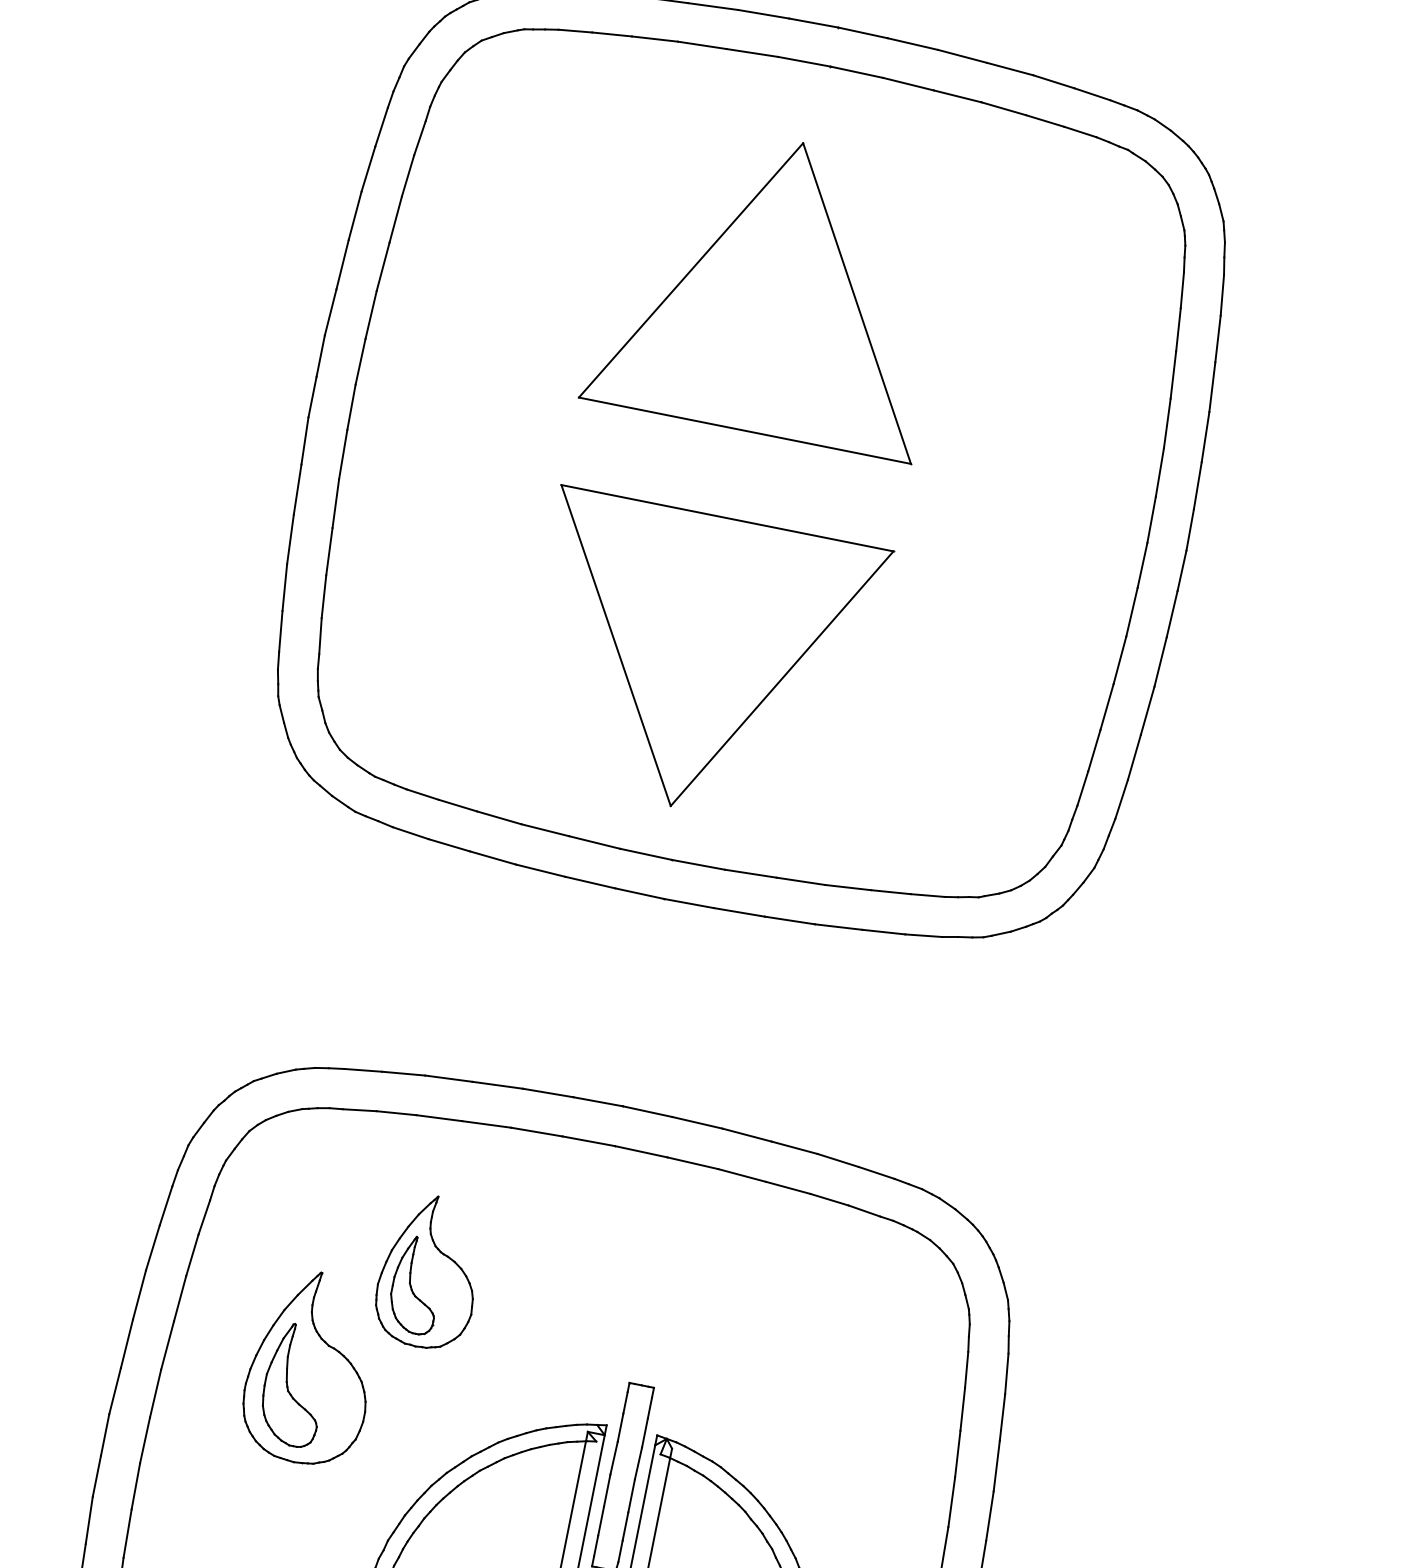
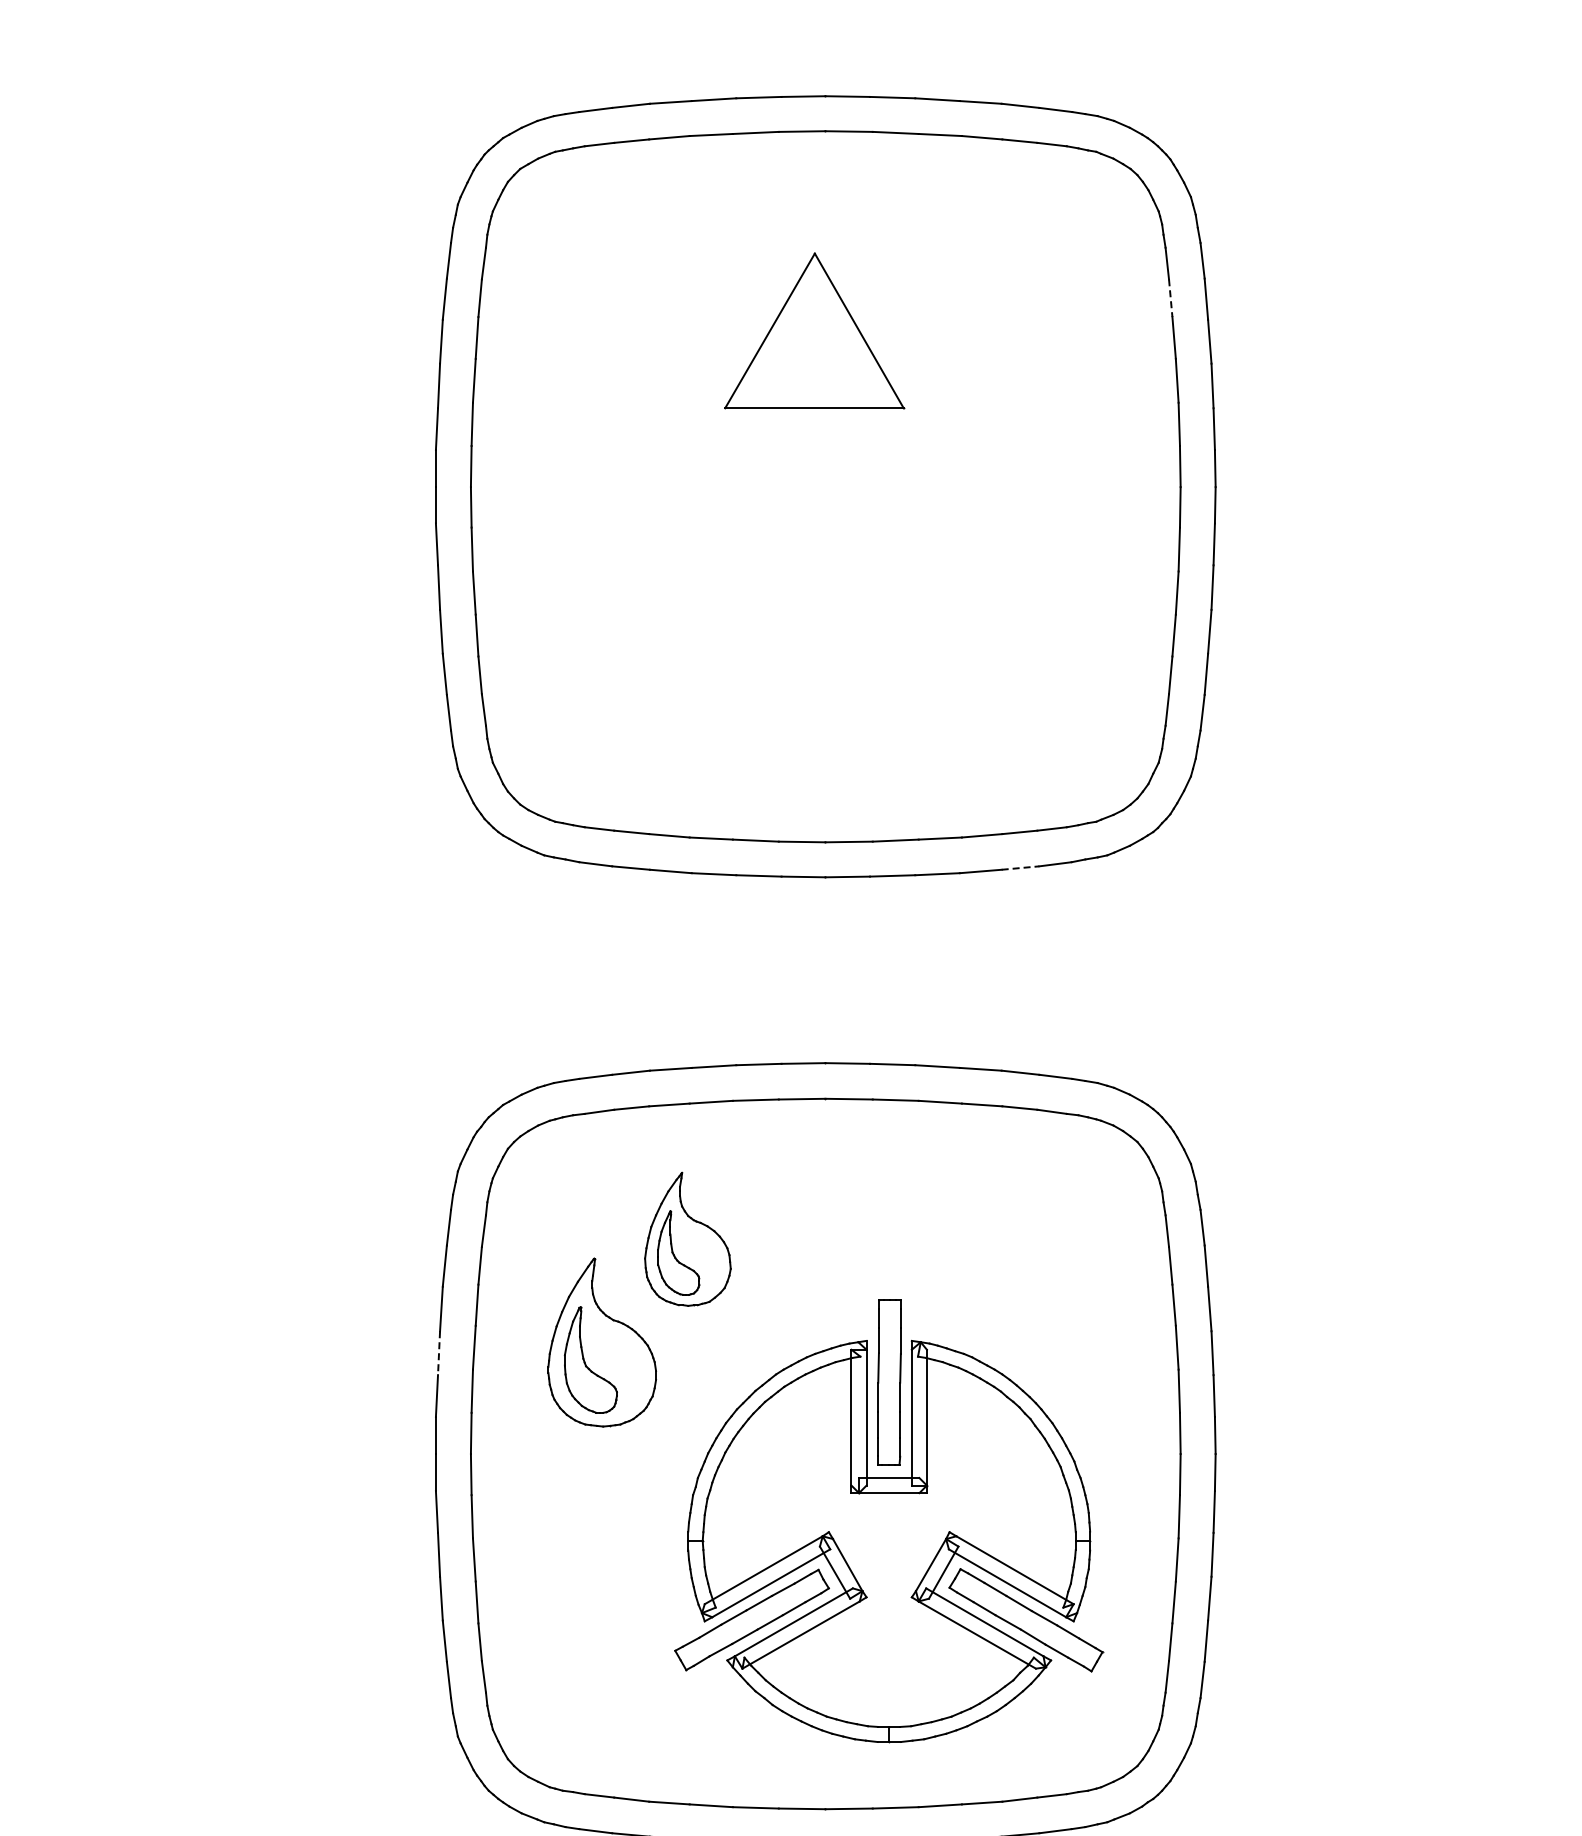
part: (773, 286) -> (814, 330), size x0.6
line: (1178, 330) -> (1170, 298), solid -> dashed
part: (698, 662) -> (814, 667), removed
line: (883, 932) -> (1020, 868), solid -> dashed
line: (127, 1344) -> (439, 1353), solid -> dashed

